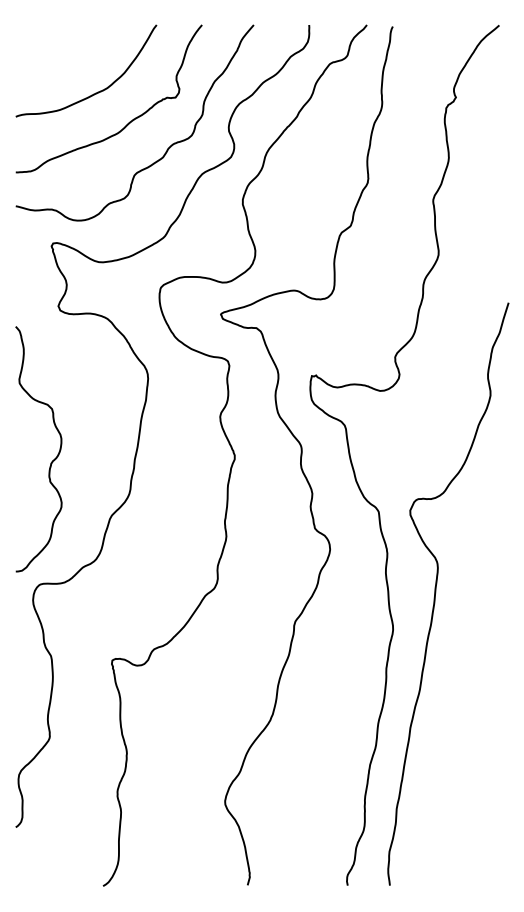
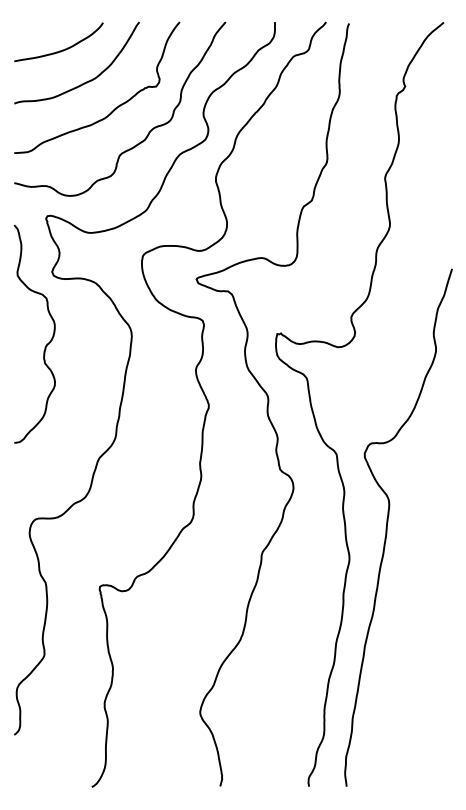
curve: (68, 56) -> (61, 50), added
curve: (51, 461) -> (45, 345), moved

